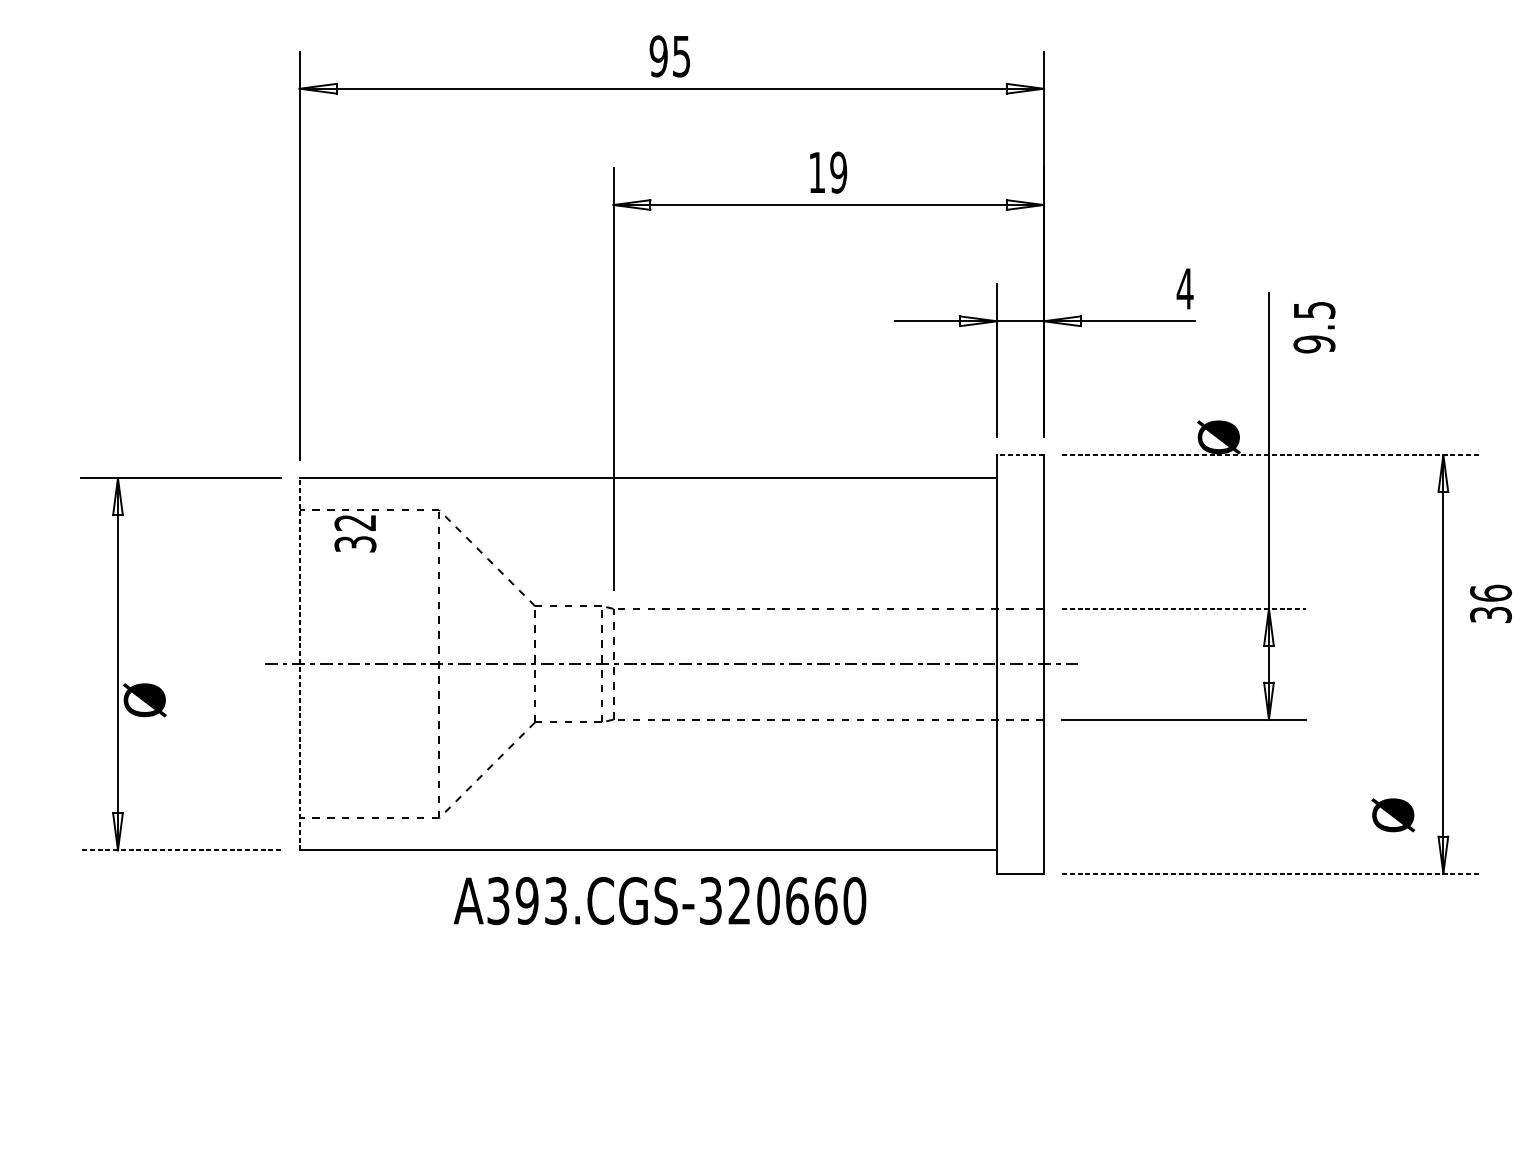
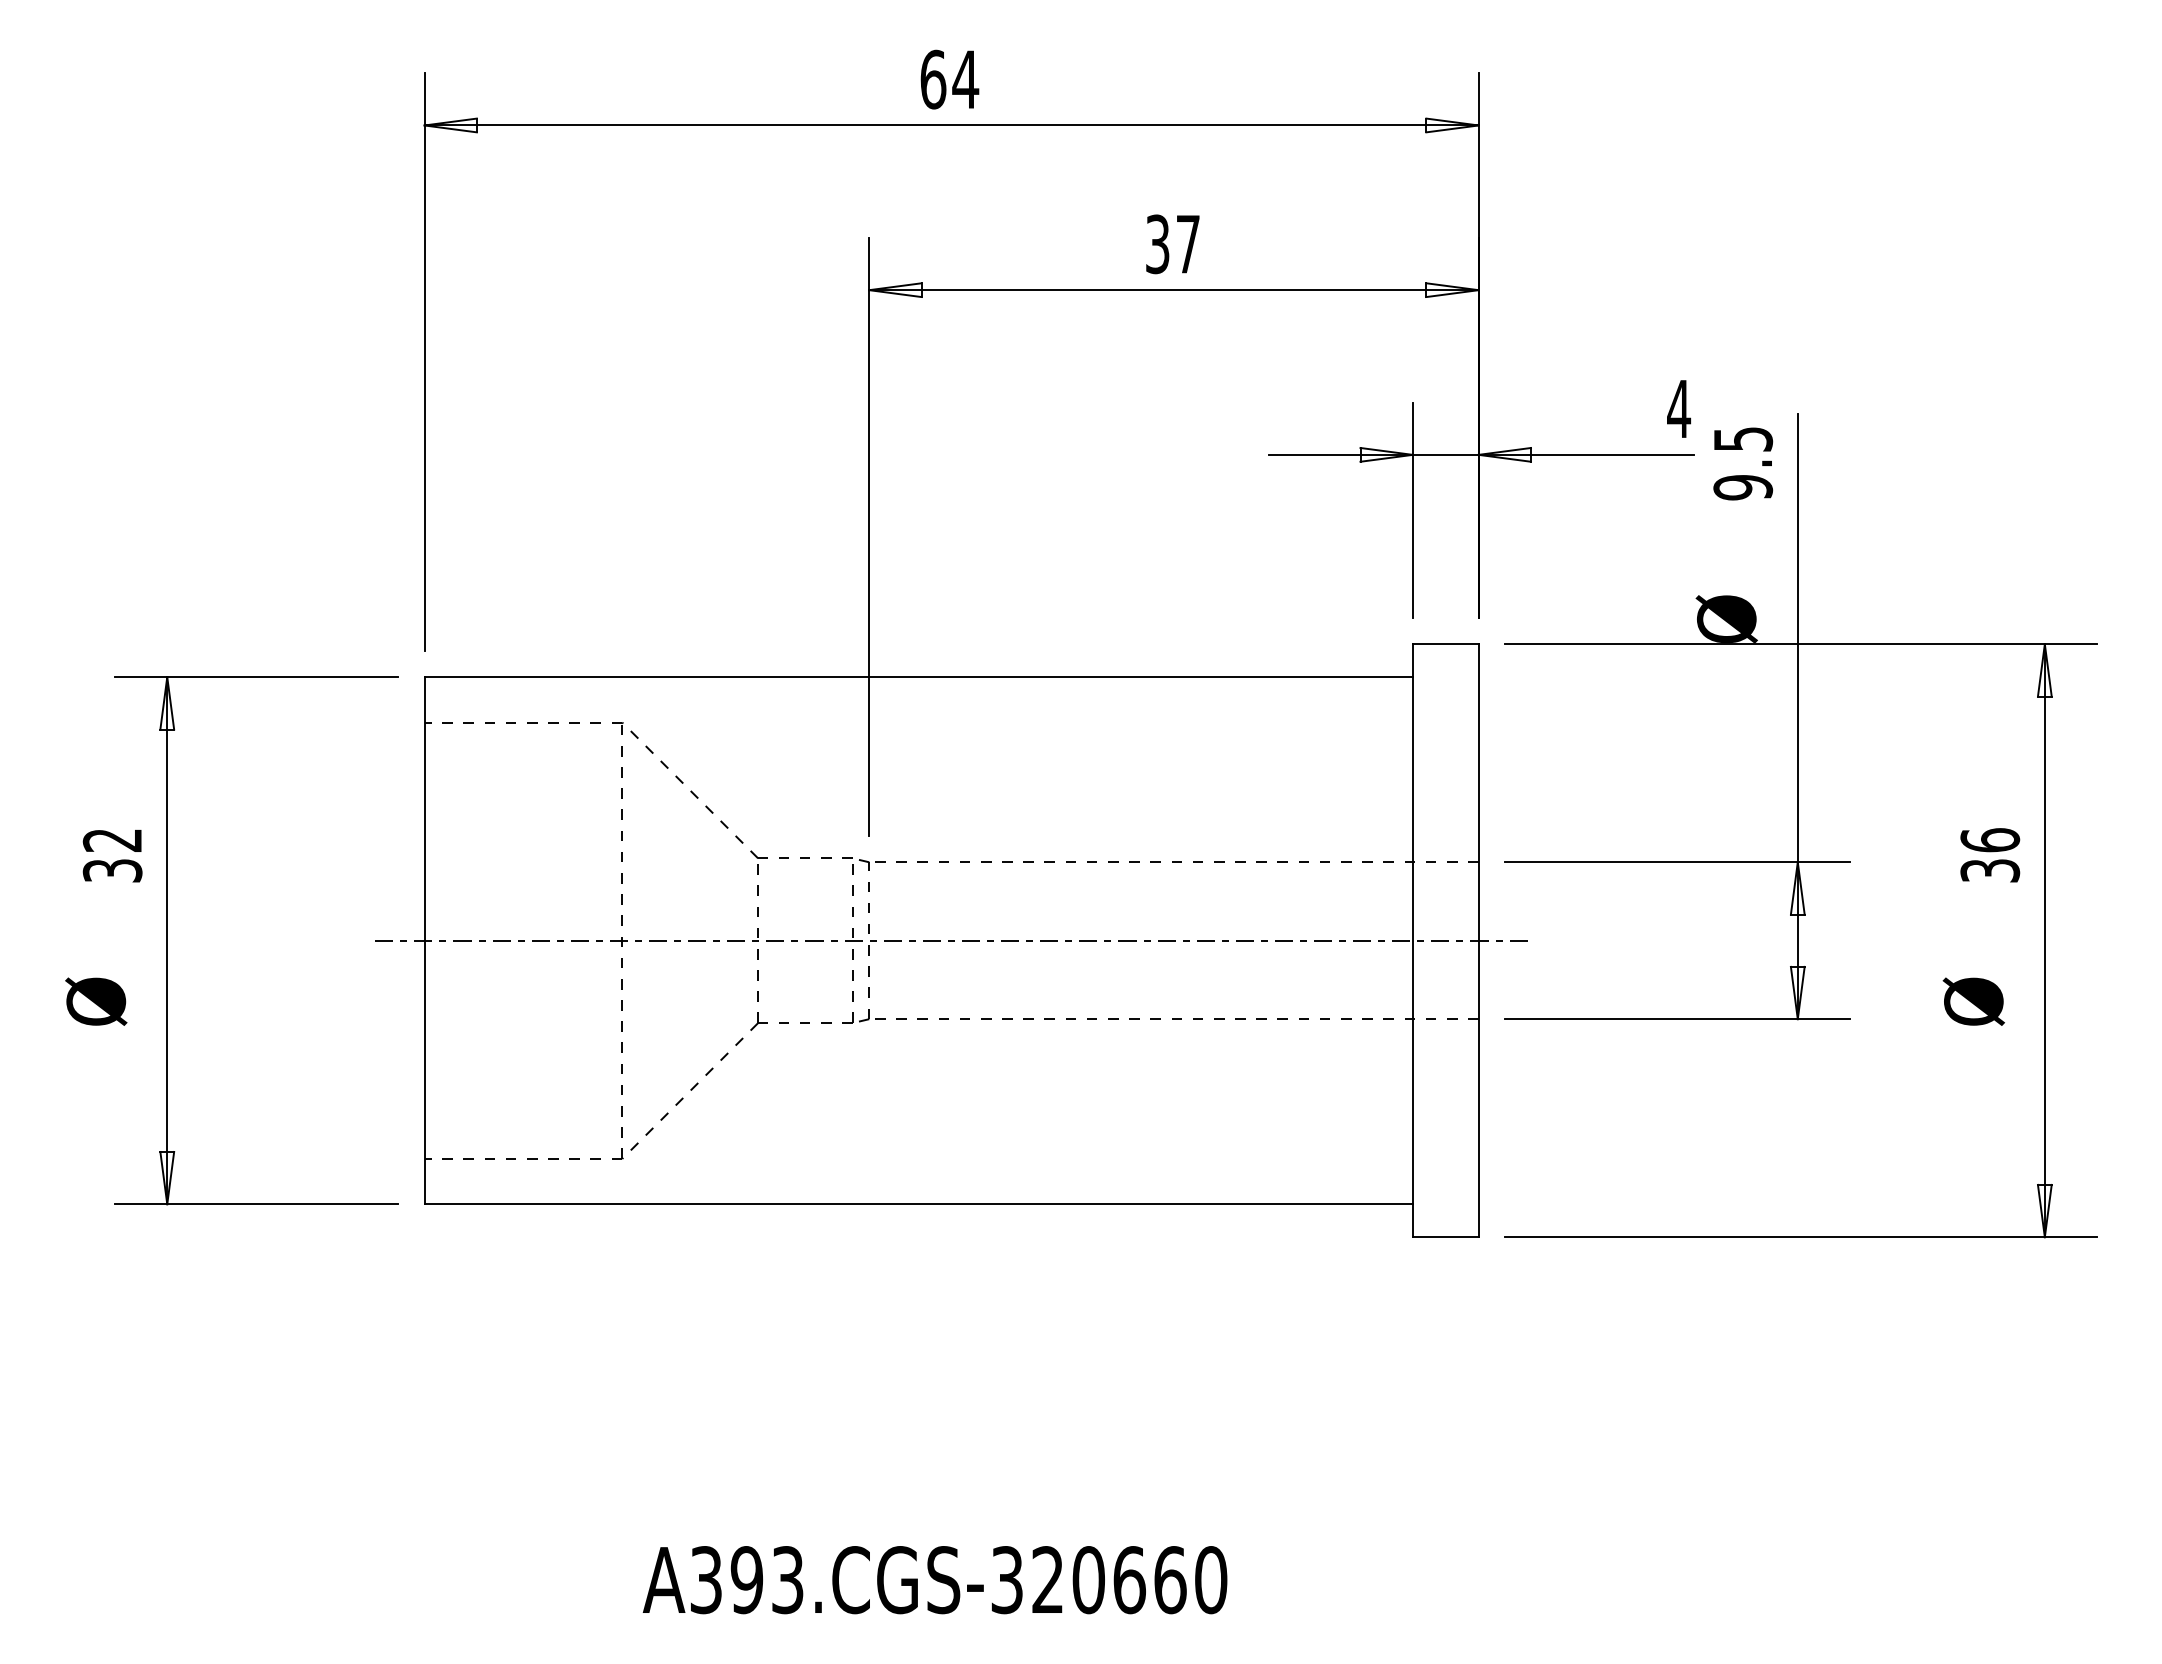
text: (670, 56) -> (949, 79), 95 -> 64
text: (828, 172) -> (1173, 244), 19 -> 37
text: (1314, 327) -> (1743, 463), moved
line: (1020, 455) -> (1445, 644), dashed -> solid
line: (1271, 455) -> (1801, 644), dashed -> solid
text: (355, 534) -> (112, 856), moved
text: (1491, 604) -> (1990, 855), moved
line: (1184, 609) -> (1677, 862), dashed -> solid
line: (299, 664) -> (424, 940), dashed -> solid
text: (144, 700) -> (96, 1001), moved
text: (1393, 815) -> (1973, 1001), moved
line: (180, 850) -> (256, 1204), dashed -> solid
line: (1271, 873) -> (1801, 1237), dashed -> solid
text: (659, 901) -> (934, 1580), moved

